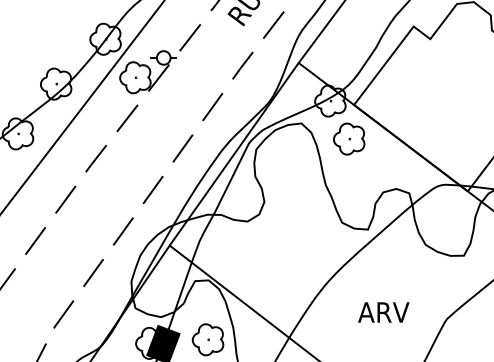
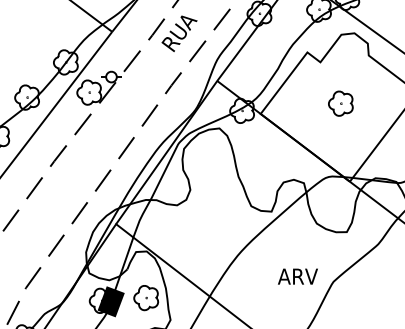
part: (348, 138) -> (340, 103), moved
text: (383, 312) -> (297, 276), moved

